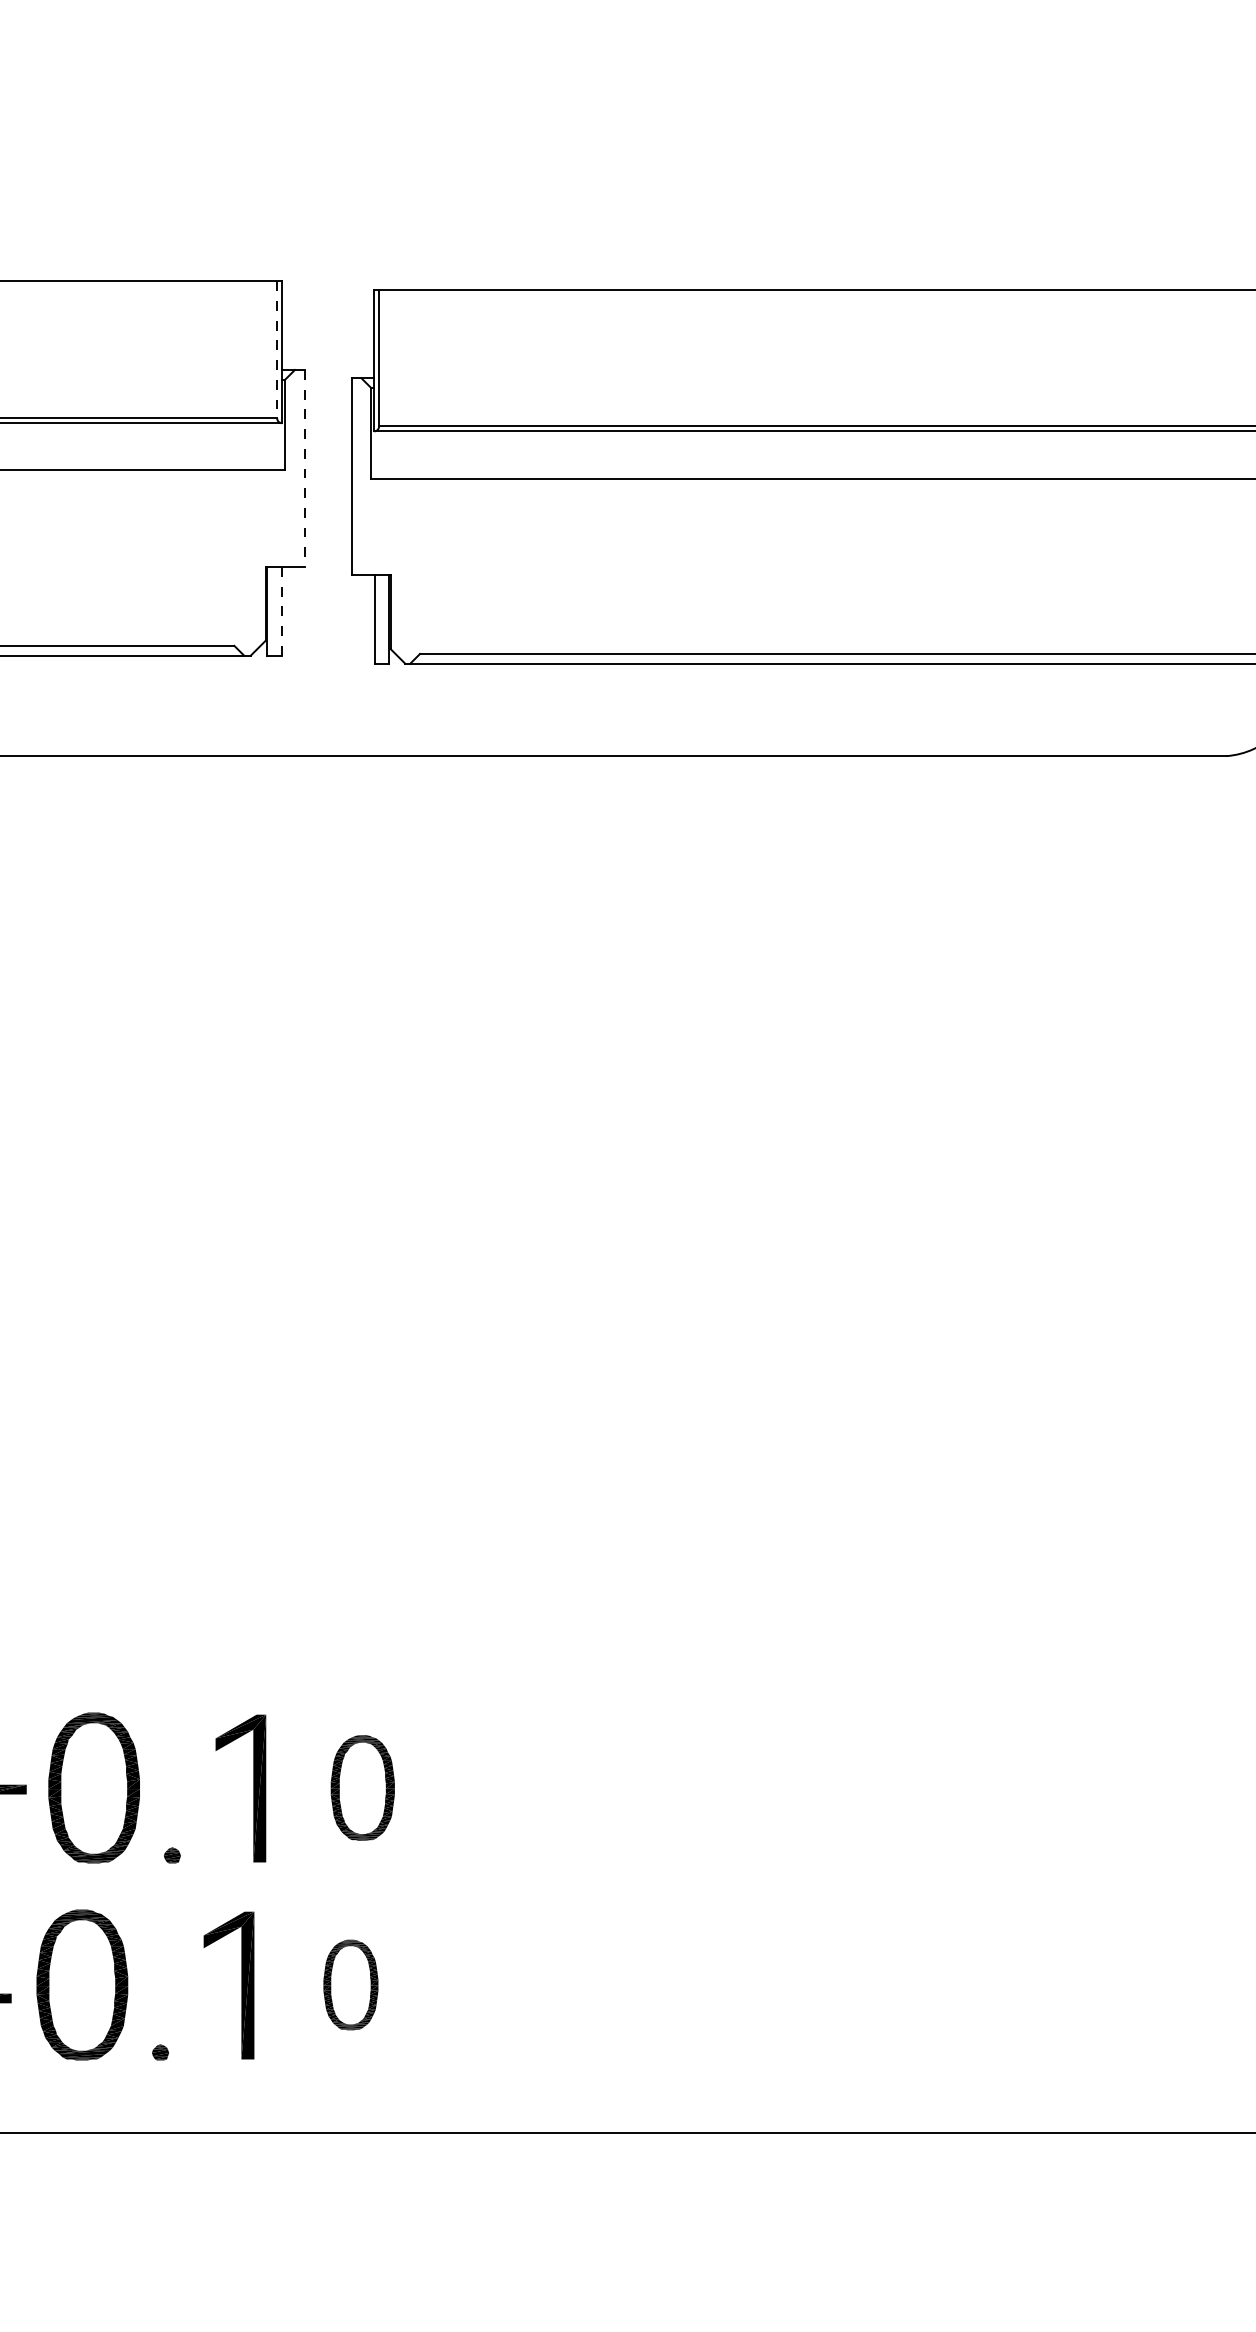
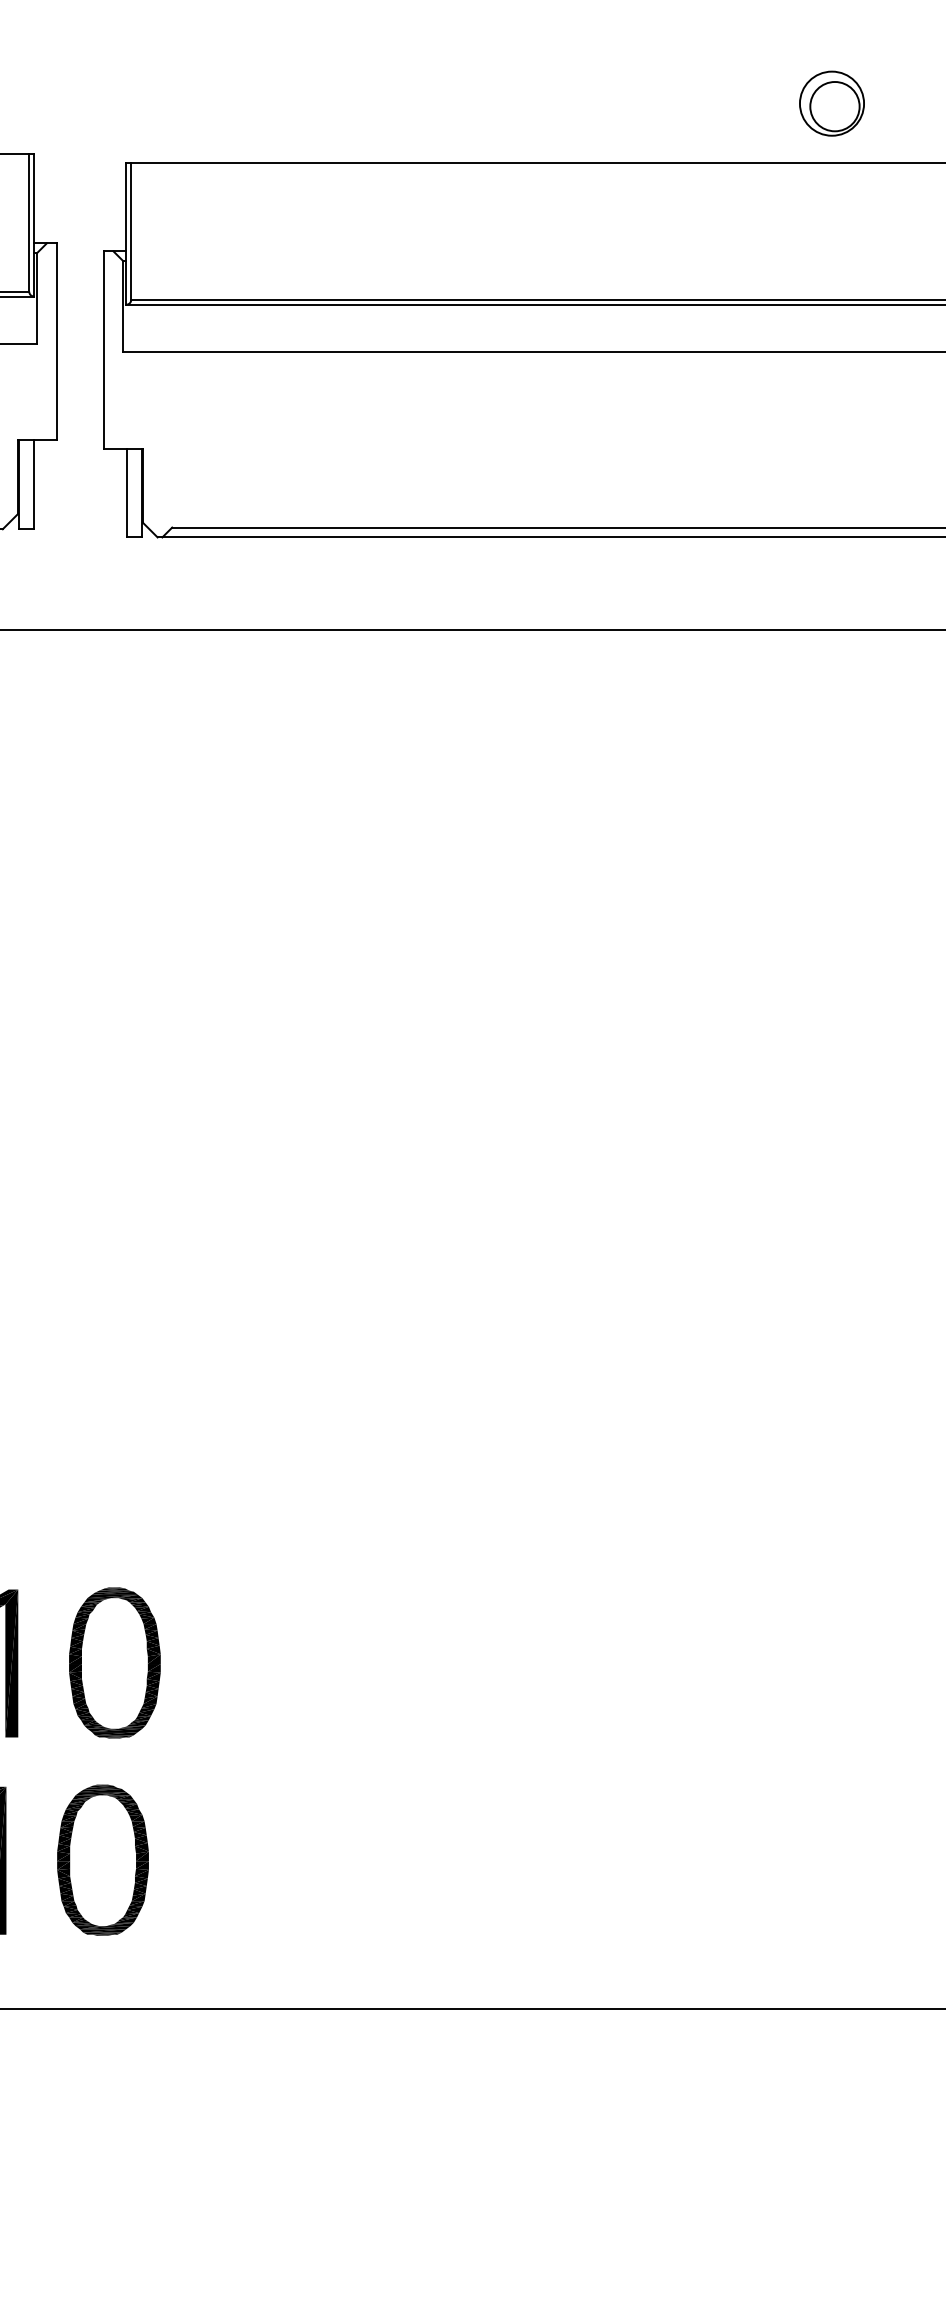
part: (1078, 230) -> (831, 103), added
line: (277, 350) -> (29, 223), dashed -> solid
line: (304, 468) -> (56, 341), dashed -> solid
line: (281, 611) -> (33, 485), dashed -> solid
part: (362, 1787) -> (114, 1662), size x1.43
part: (350, 1984) -> (102, 1859), size x1.67

